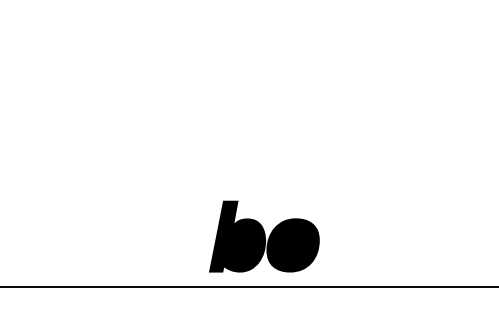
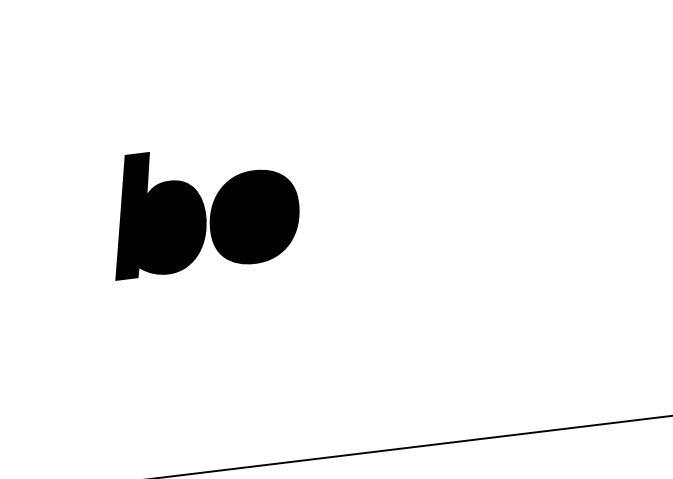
part: (264, 236) -> (203, 207), moved

